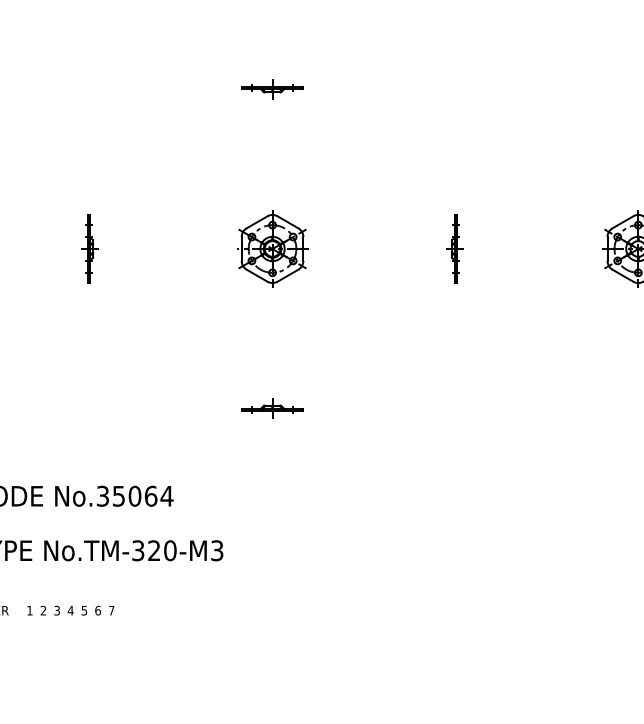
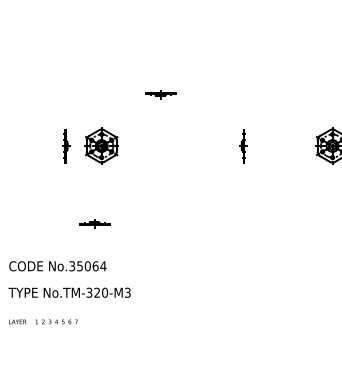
part: (272, 89) -> (160, 94), moved
part: (272, 247) -> (101, 145), moved
part: (272, 408) -> (94, 223), moved

